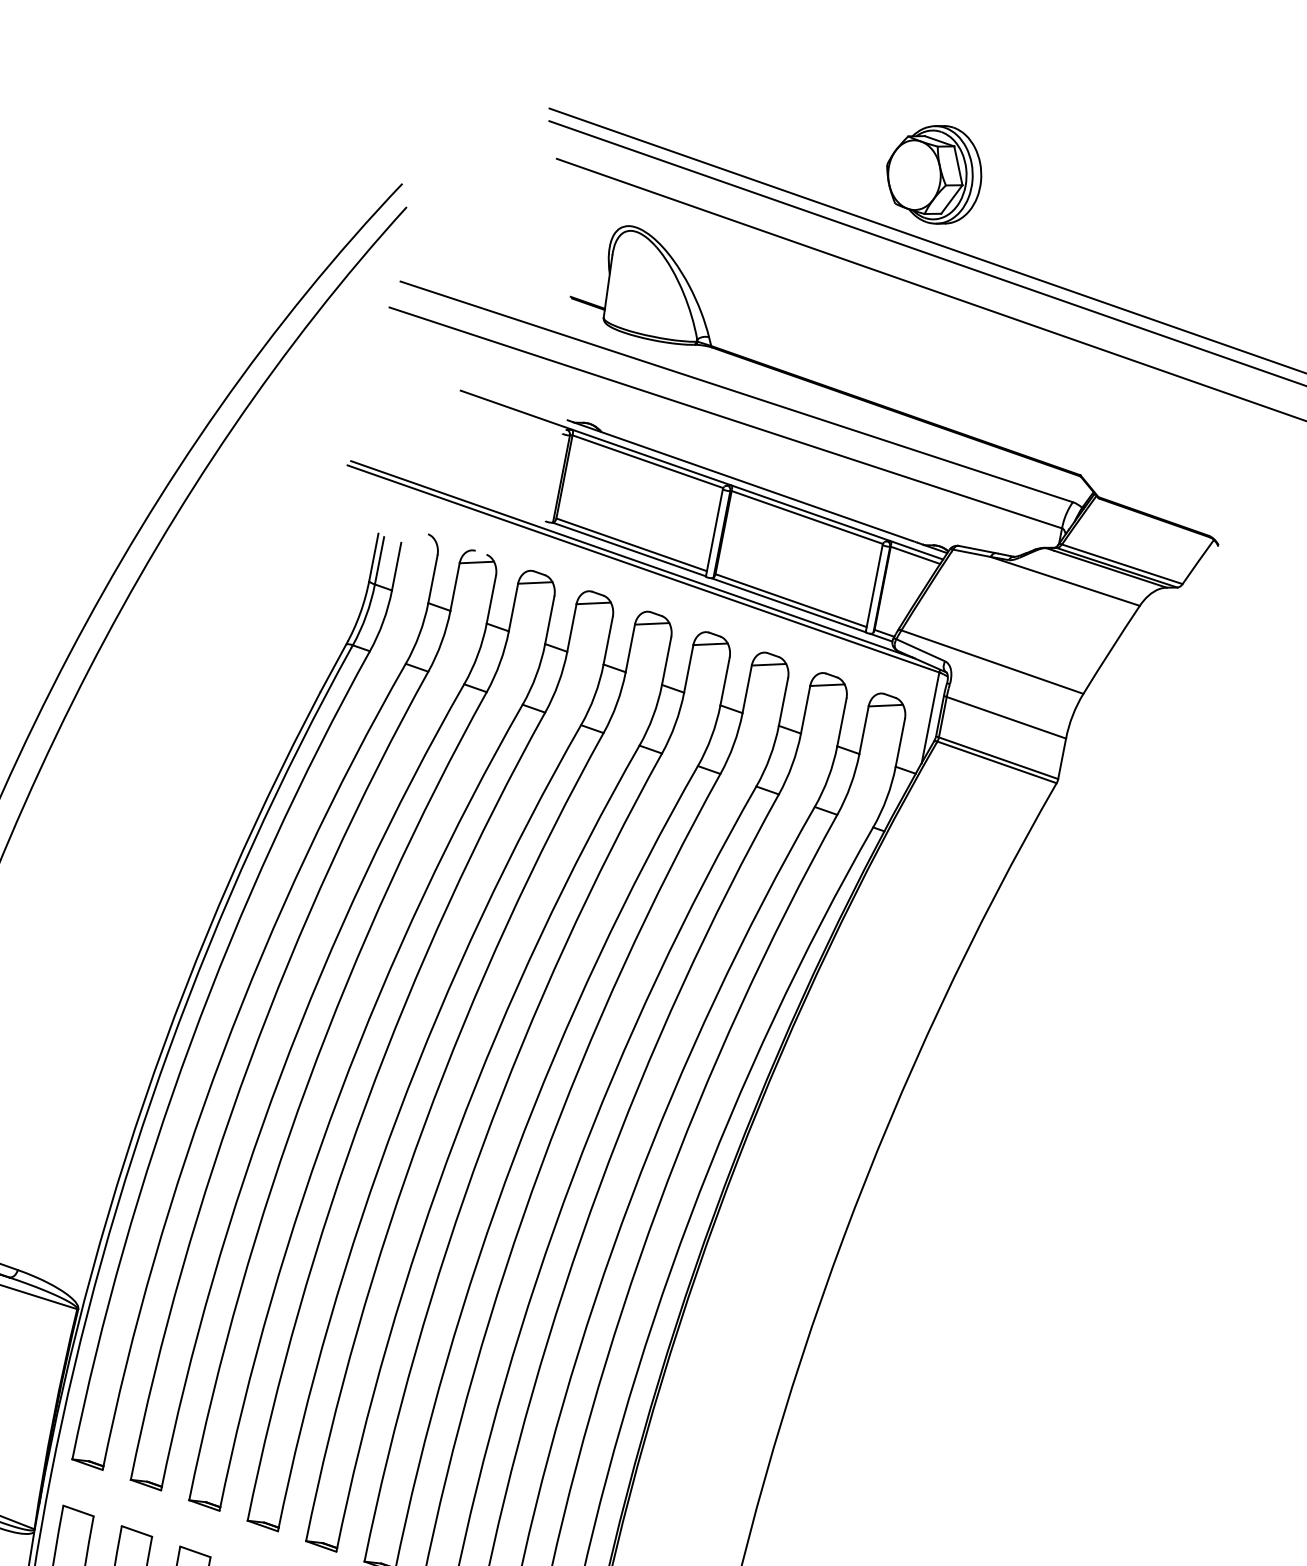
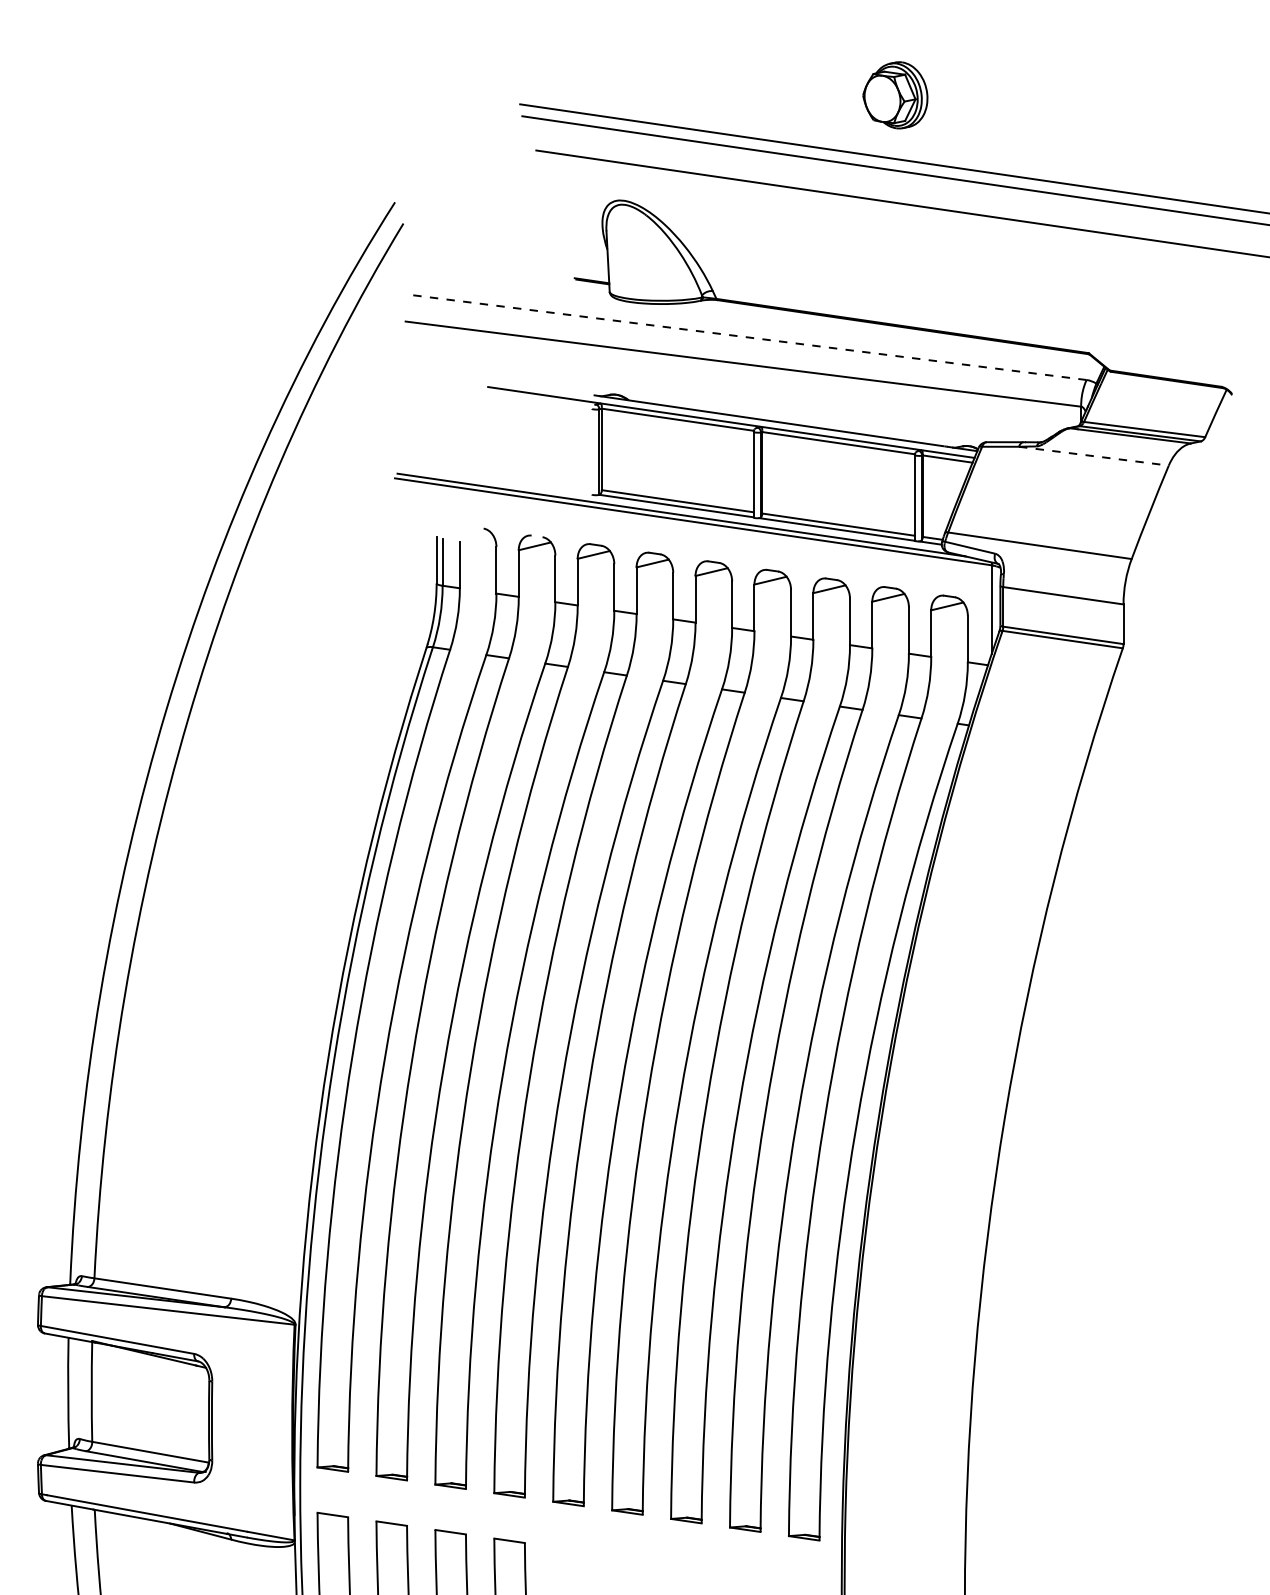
part: (934, 173) -> (895, 95), size x0.7
line: (736, 391) -> (748, 337), solid -> dashed
line: (1065, 581) -> (1094, 456), solid -> dashed

